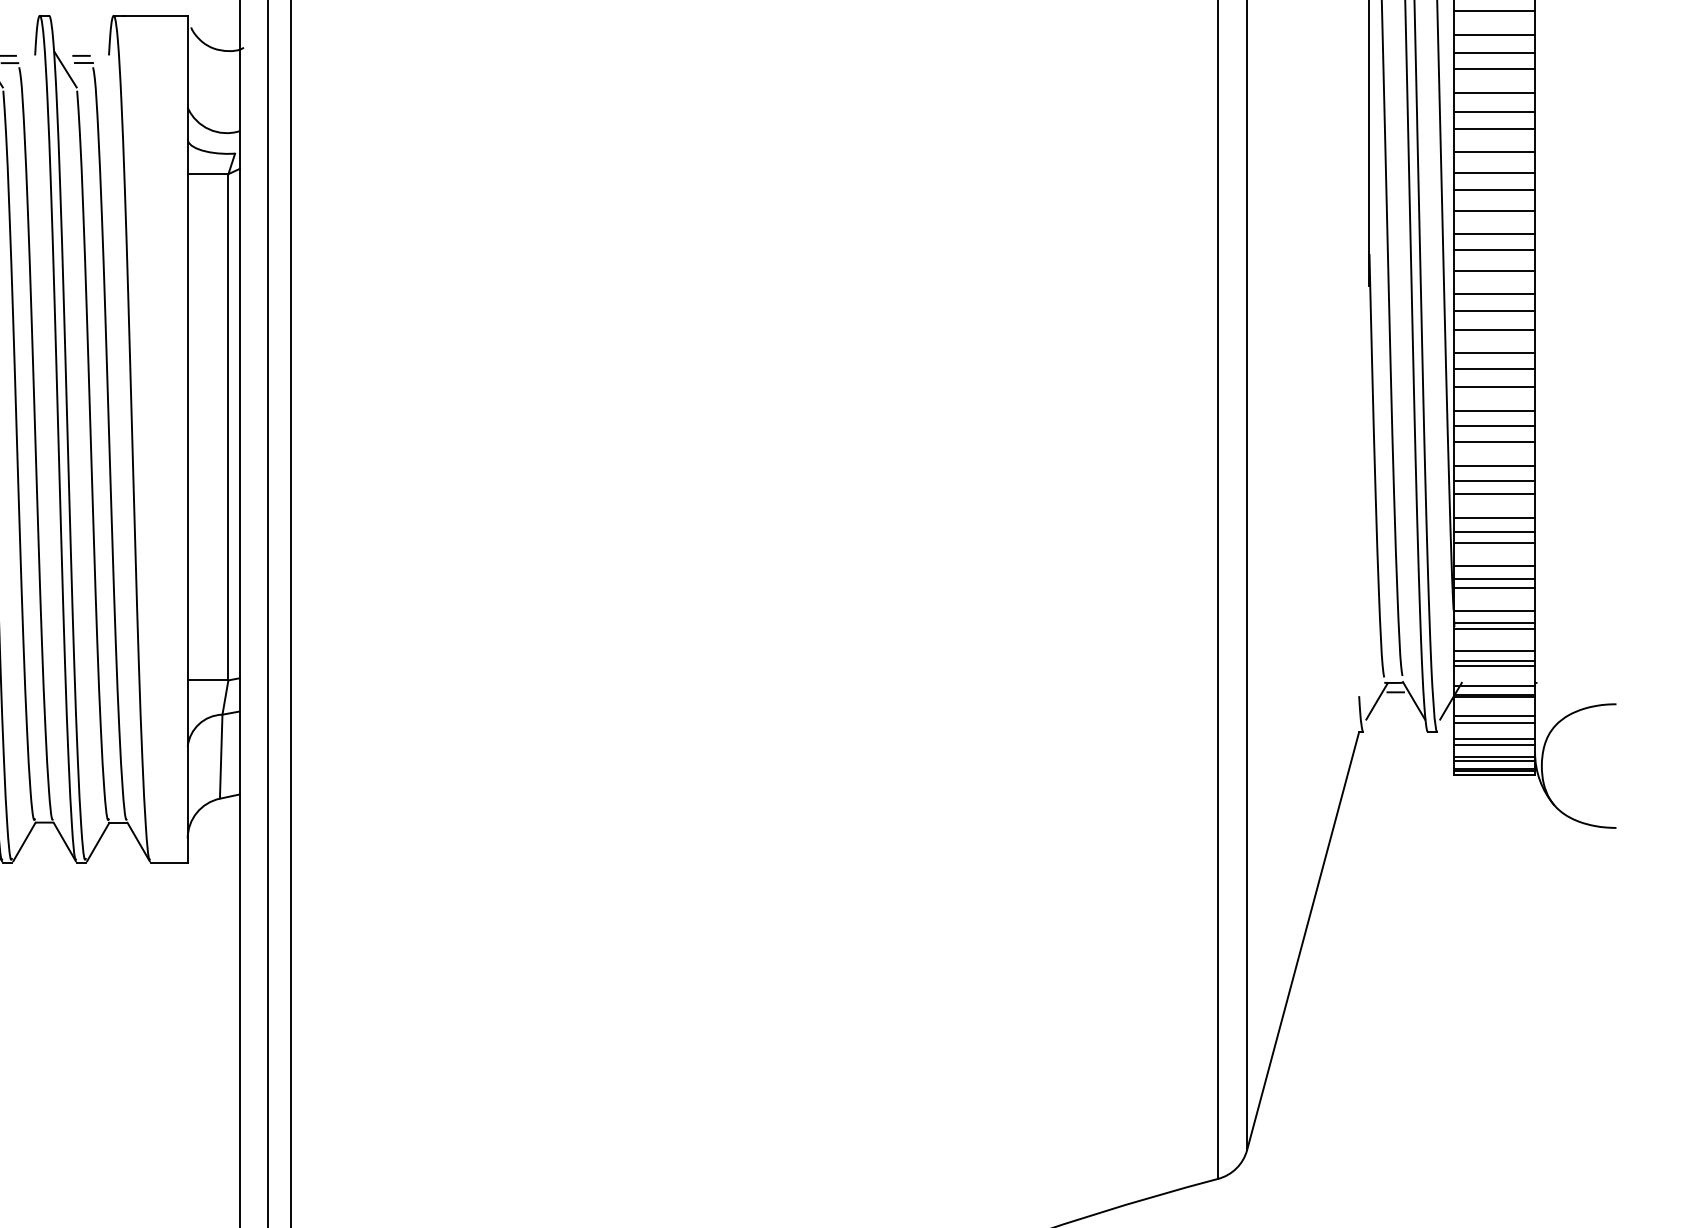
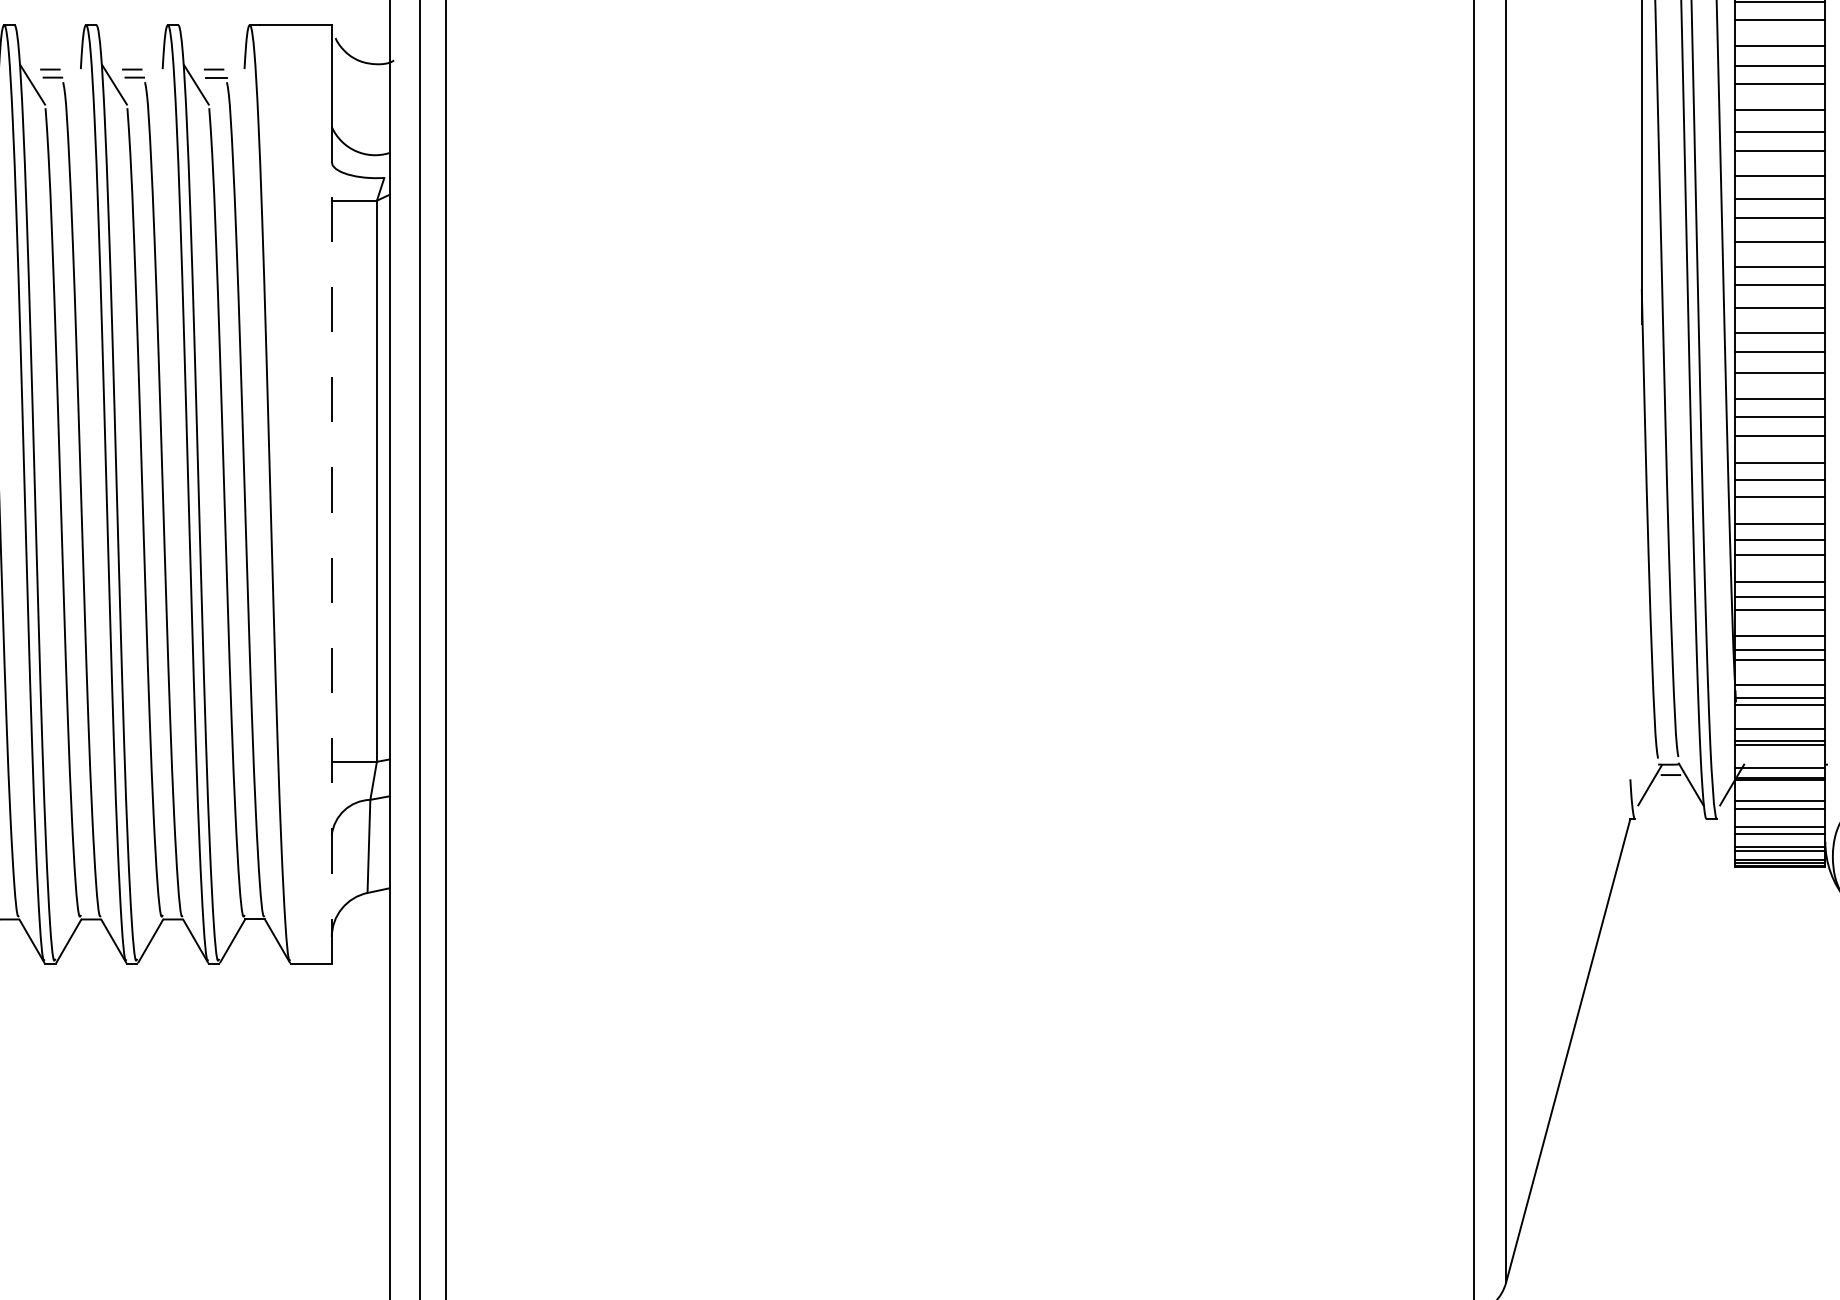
line: (187, 501) -> (331, 563), solid -> dashed

